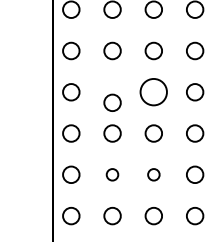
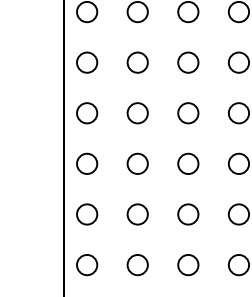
circle: (153, 92) -> (188, 113), size x0.62
circle: (112, 103) -> (137, 113), moved
circle: (112, 174) -> (137, 214), size x1.43
circle: (153, 174) -> (188, 214), size x1.43

